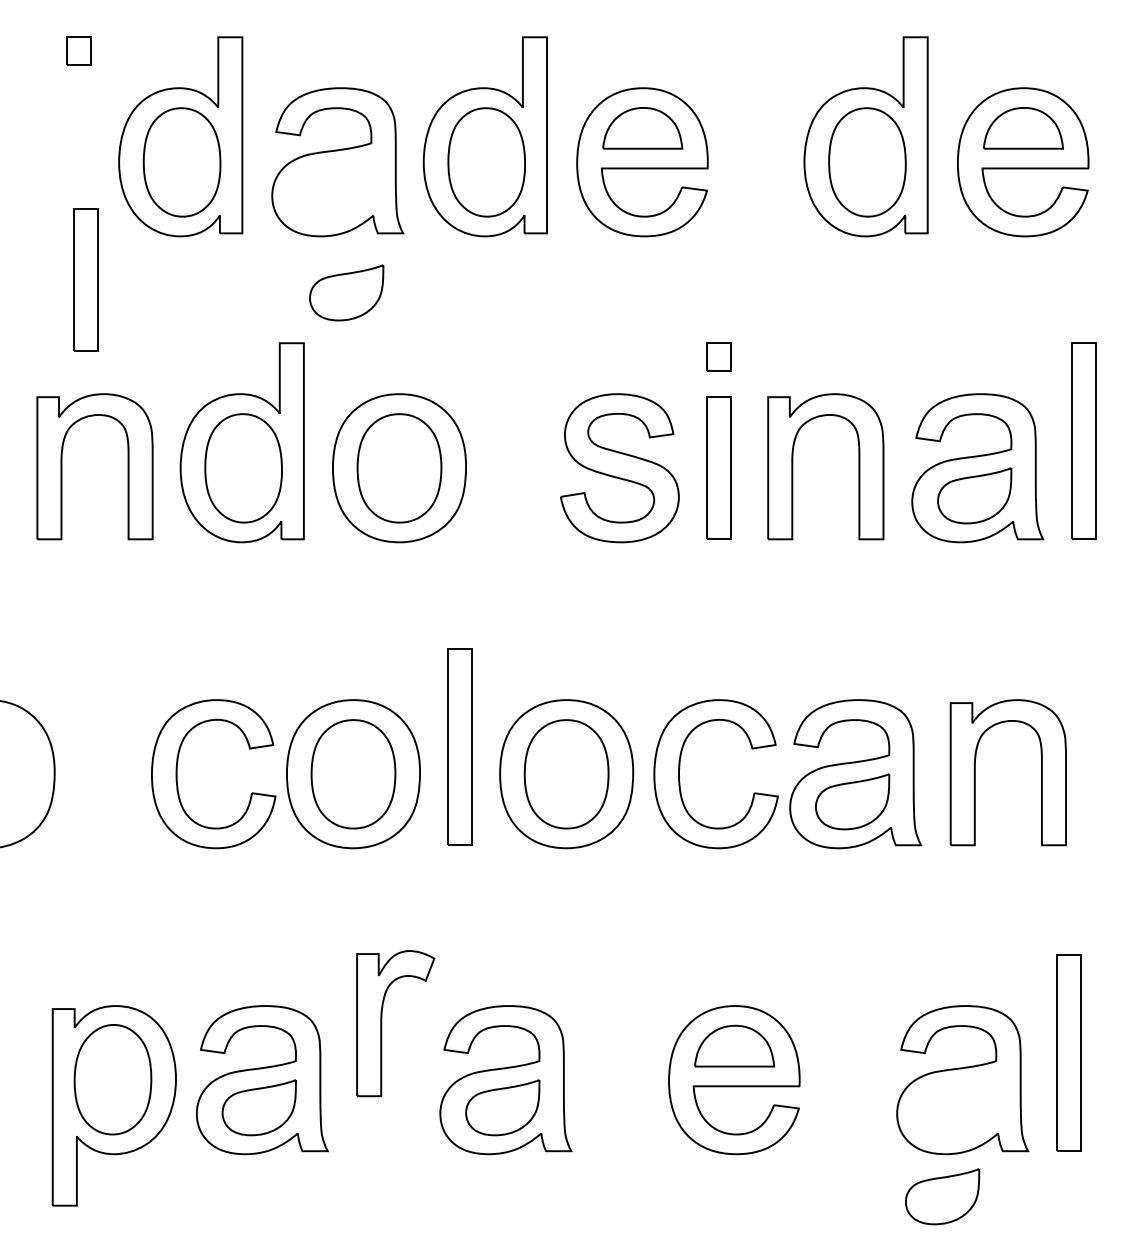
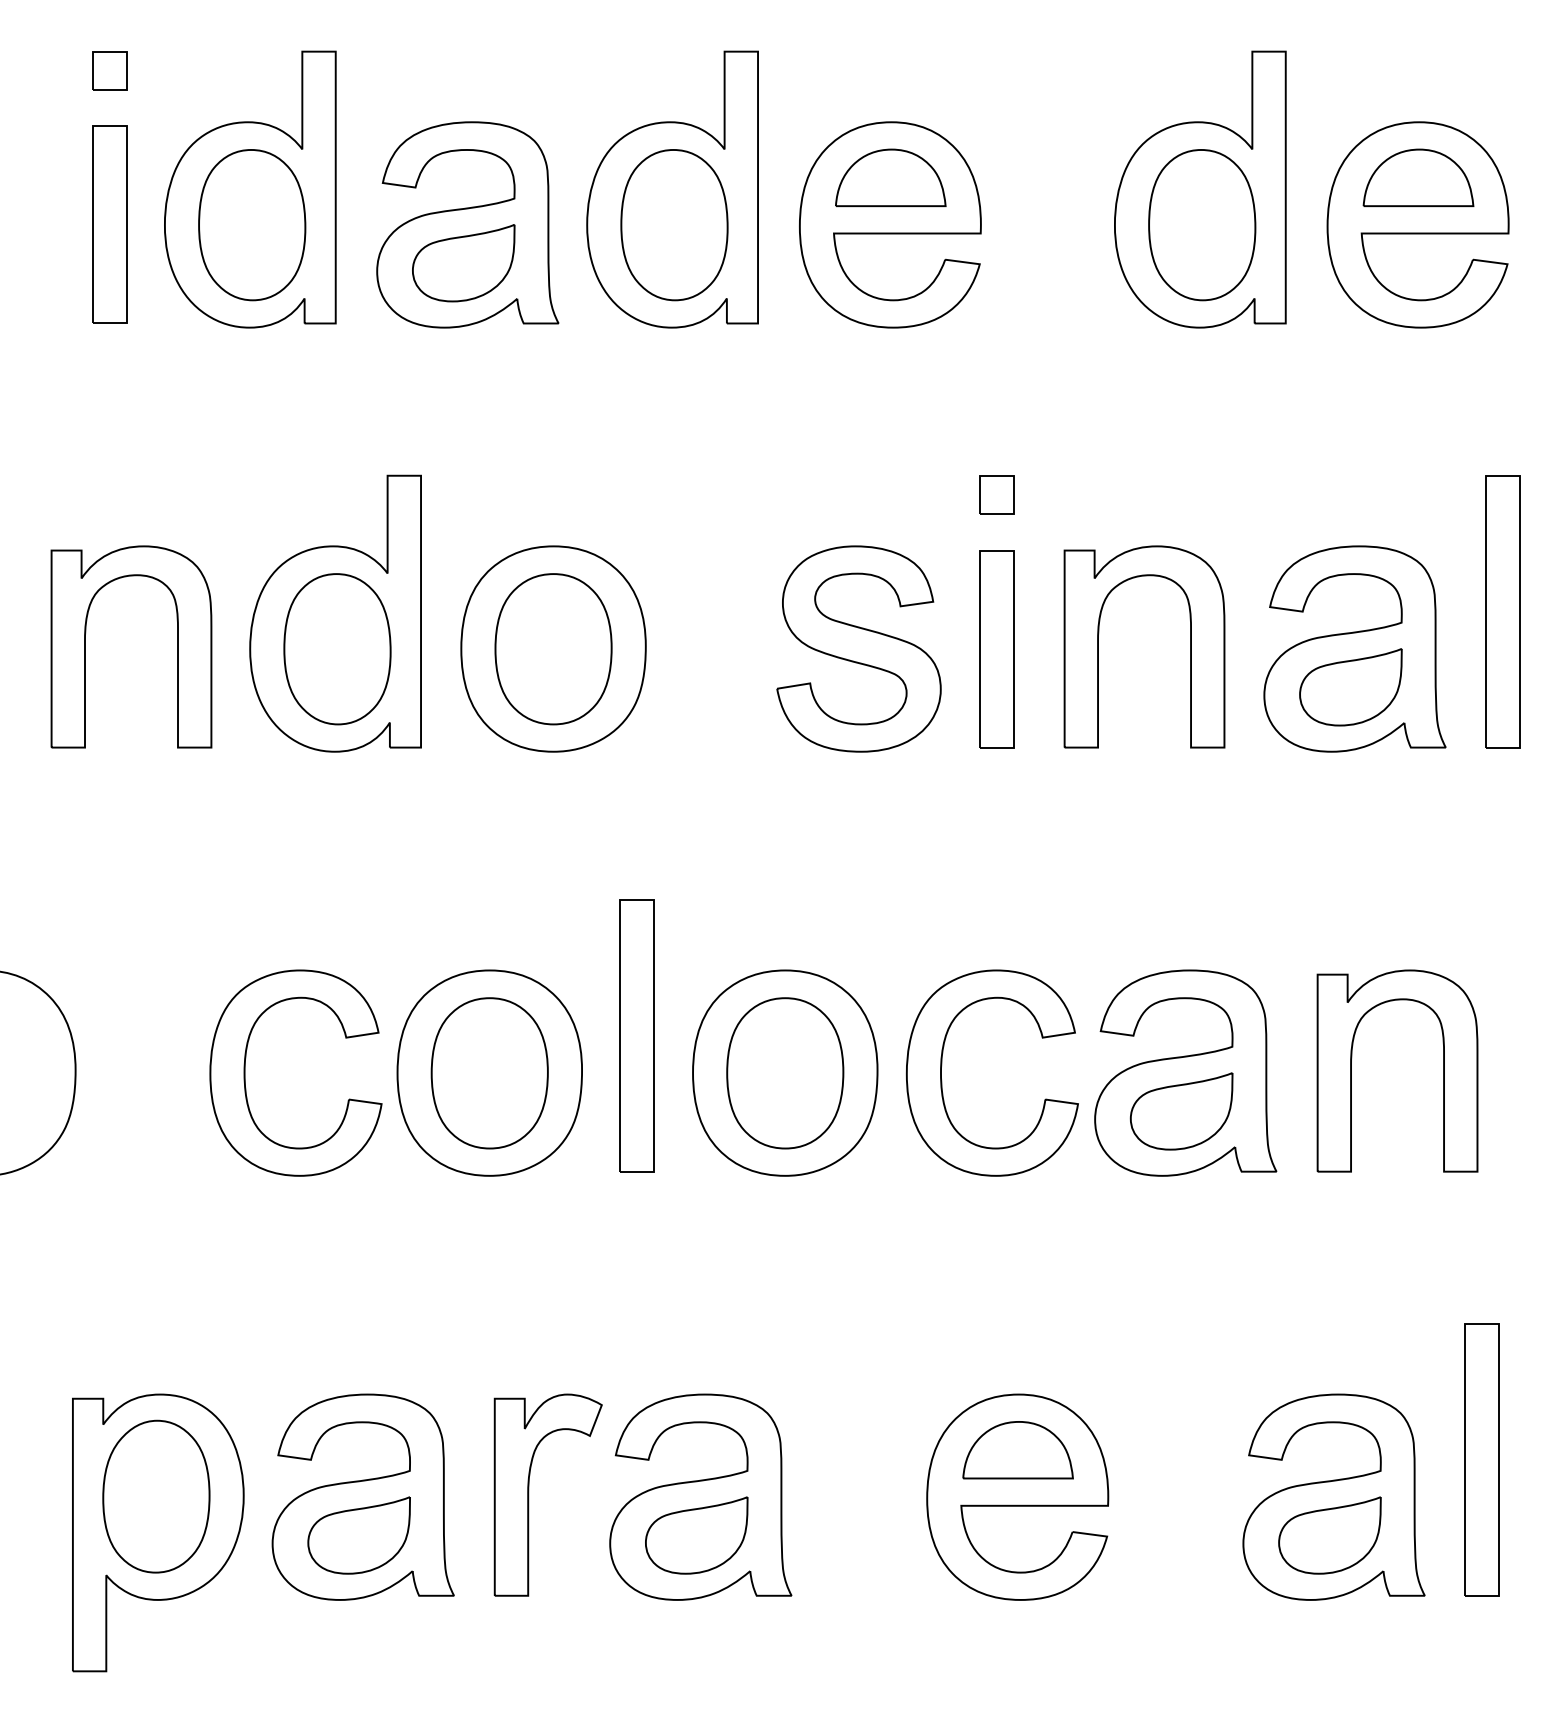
part: (85, 279) -> (108, 223), moved
part: (346, 292) -> (463, 262), moved
part: (382, 1023) -> (529, 1494), moved
part: (942, 1196) -> (1329, 1535), moved

